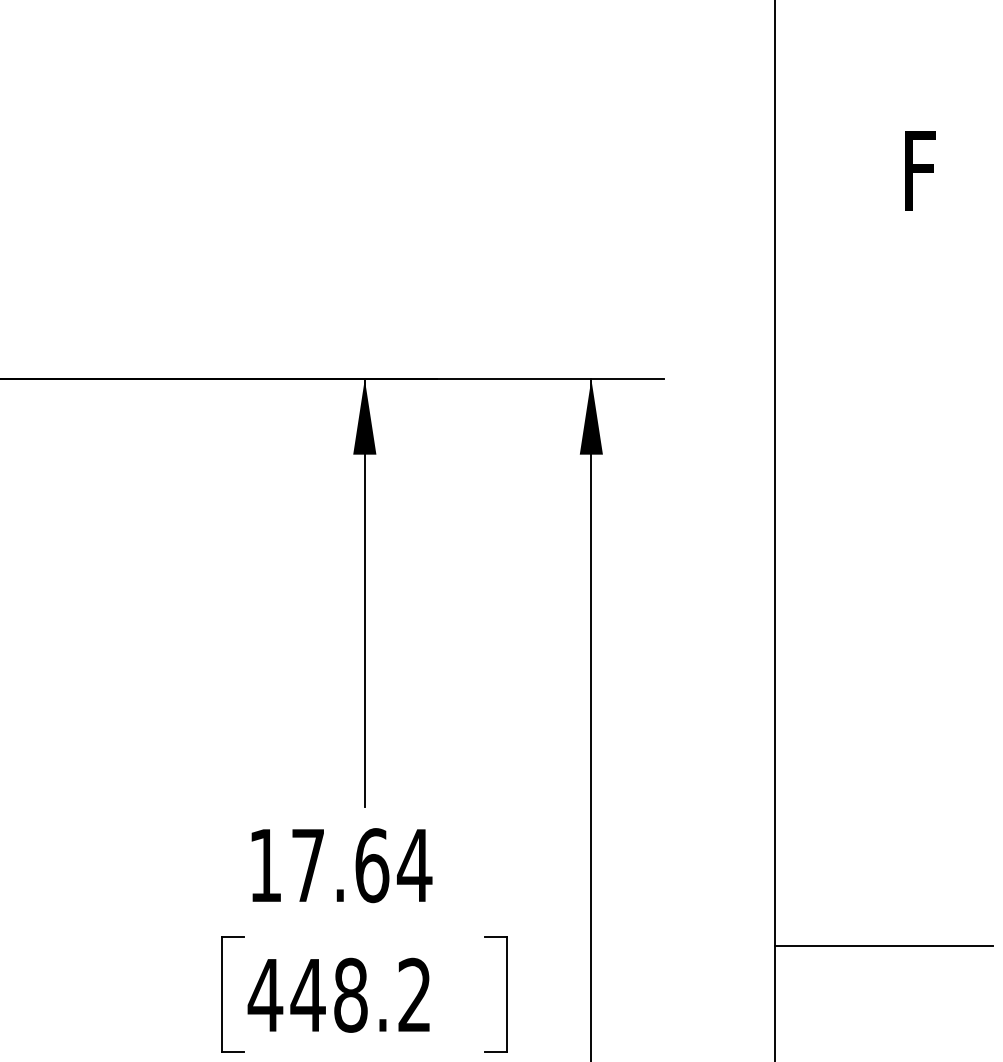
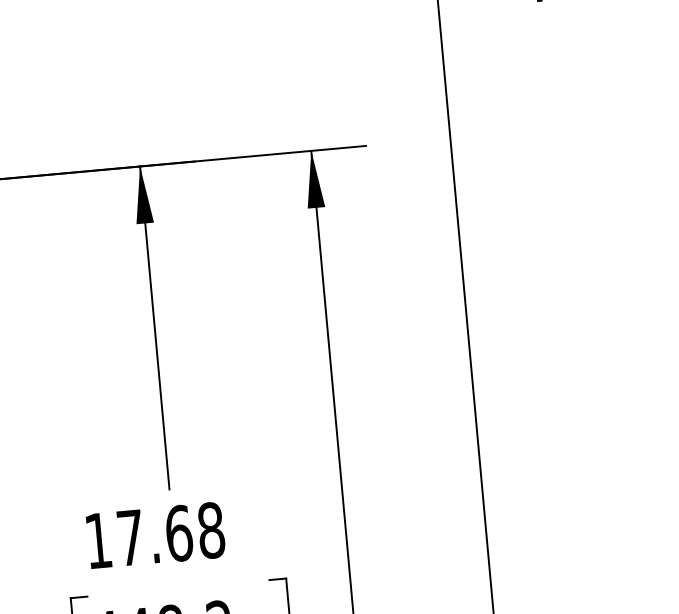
text: (414, 865) -> (211, 530), 17.64 -> 17.68
line: (883, 945) -> (571, 558), removed

